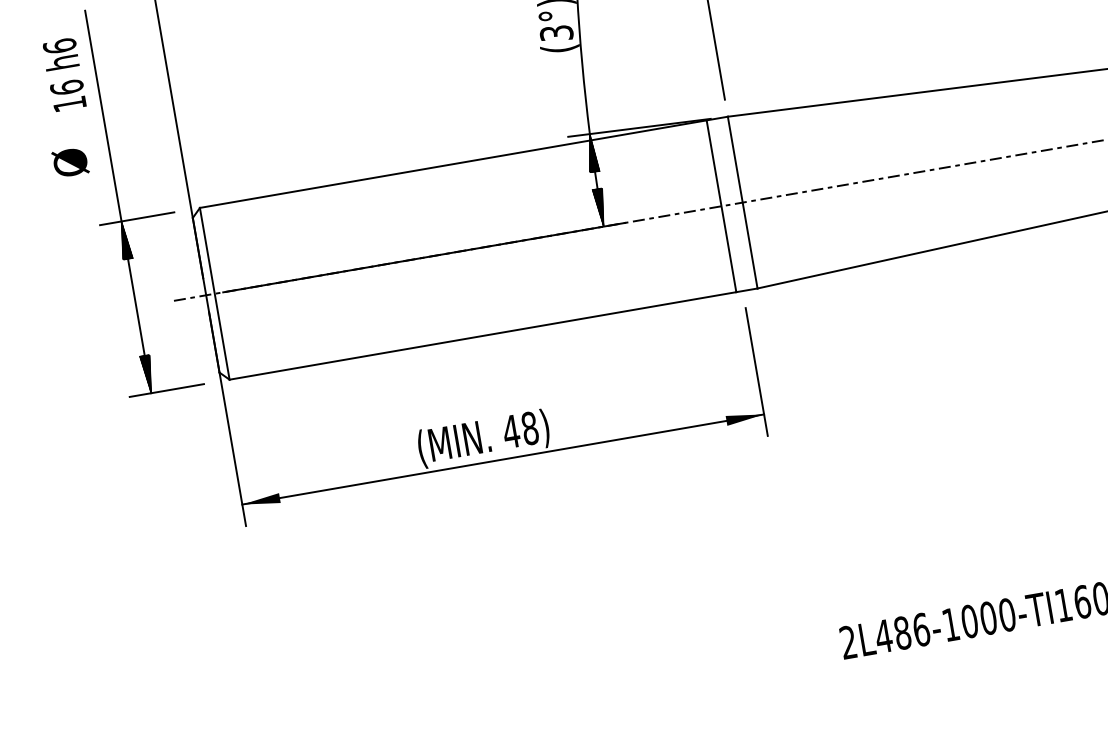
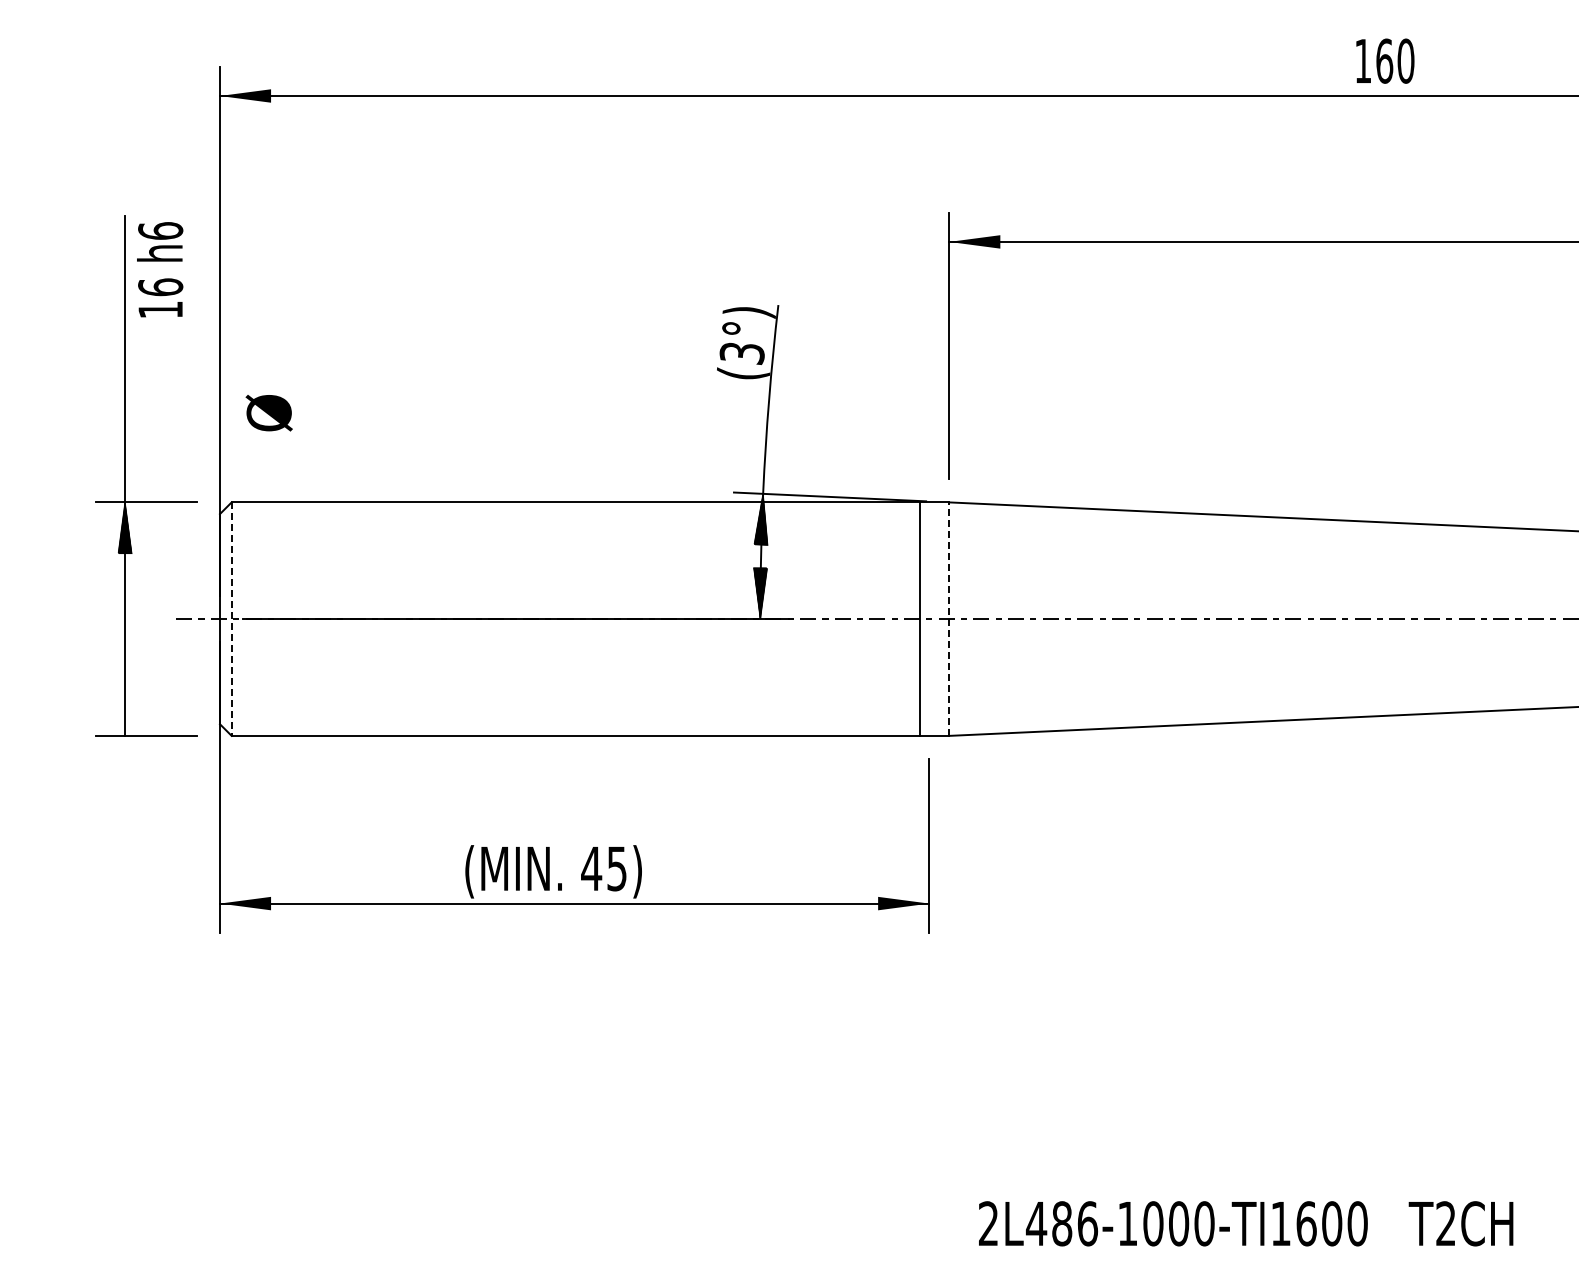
text: (64, 74) -> (160, 269), moved
text: (70, 162) -> (268, 413), moved
line: (742, 202) -> (949, 619), solid -> dashed
line: (214, 294) -> (231, 619), solid -> dashed
hatch: (147, 373) -> (124, 709), removed
text: (530, 428) -> (617, 868), 48) -> 45)

